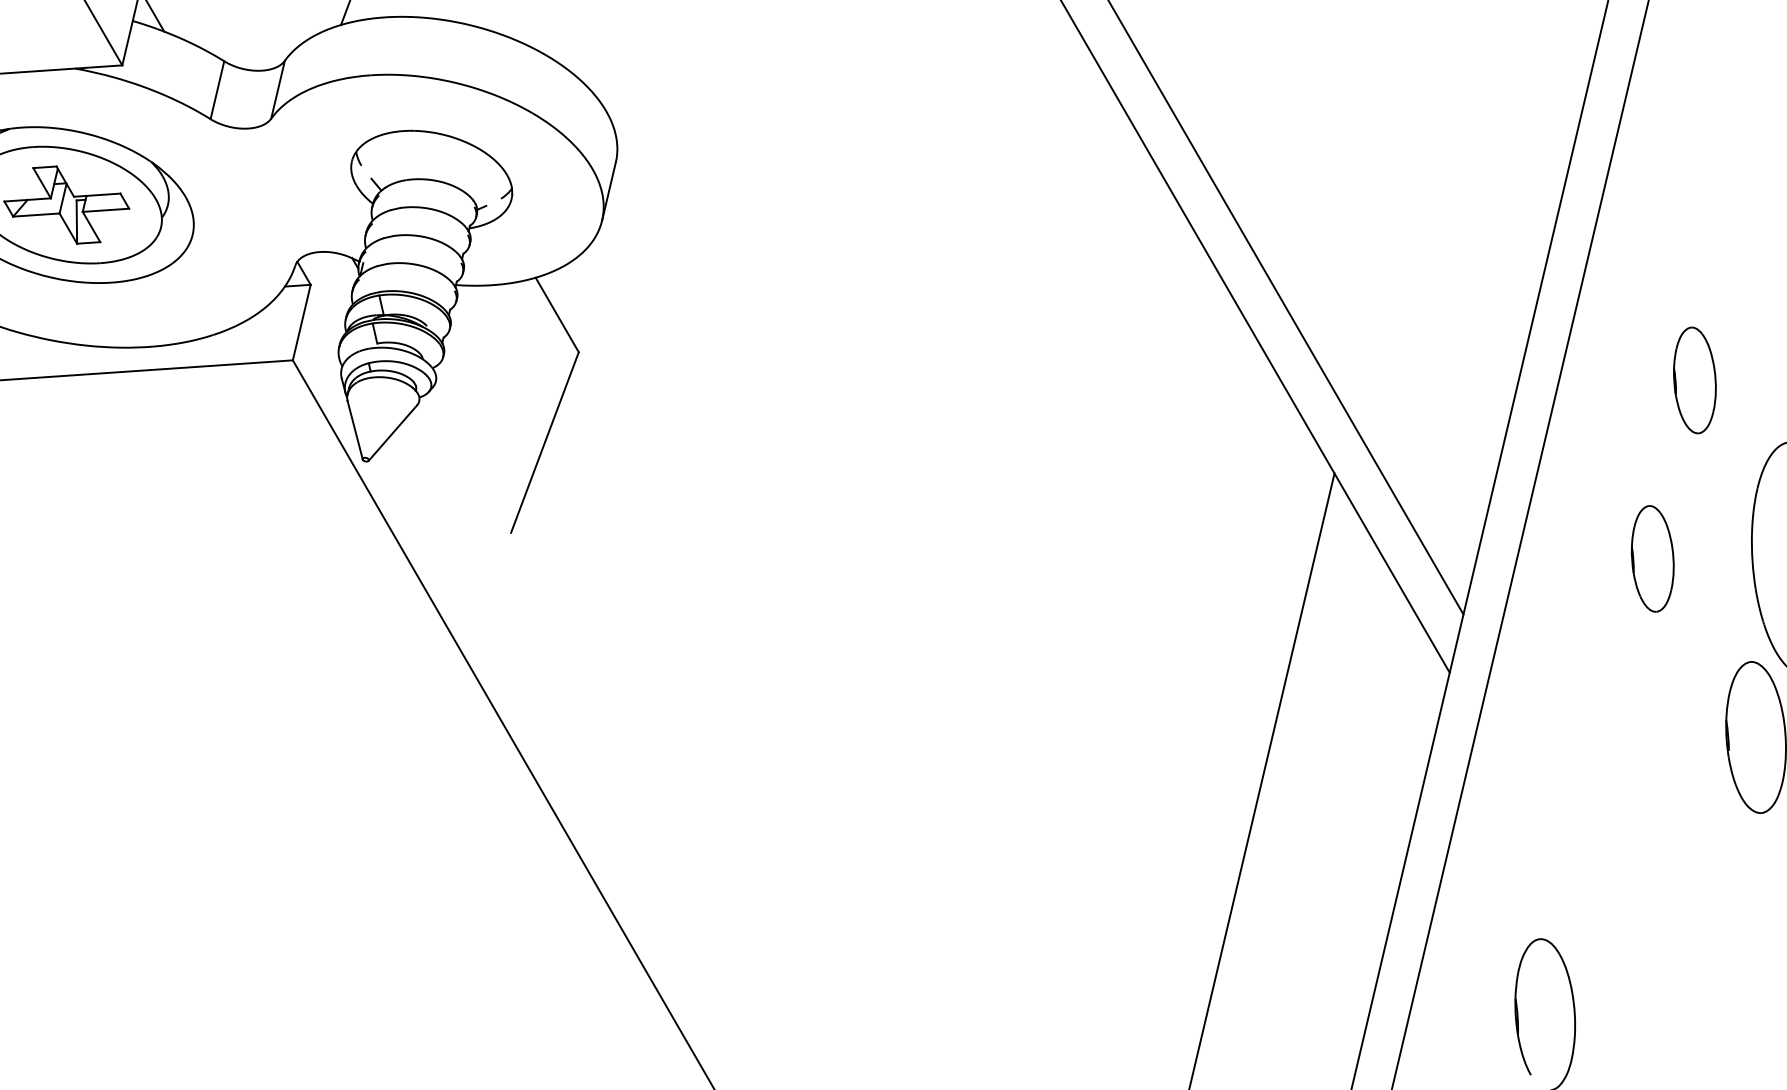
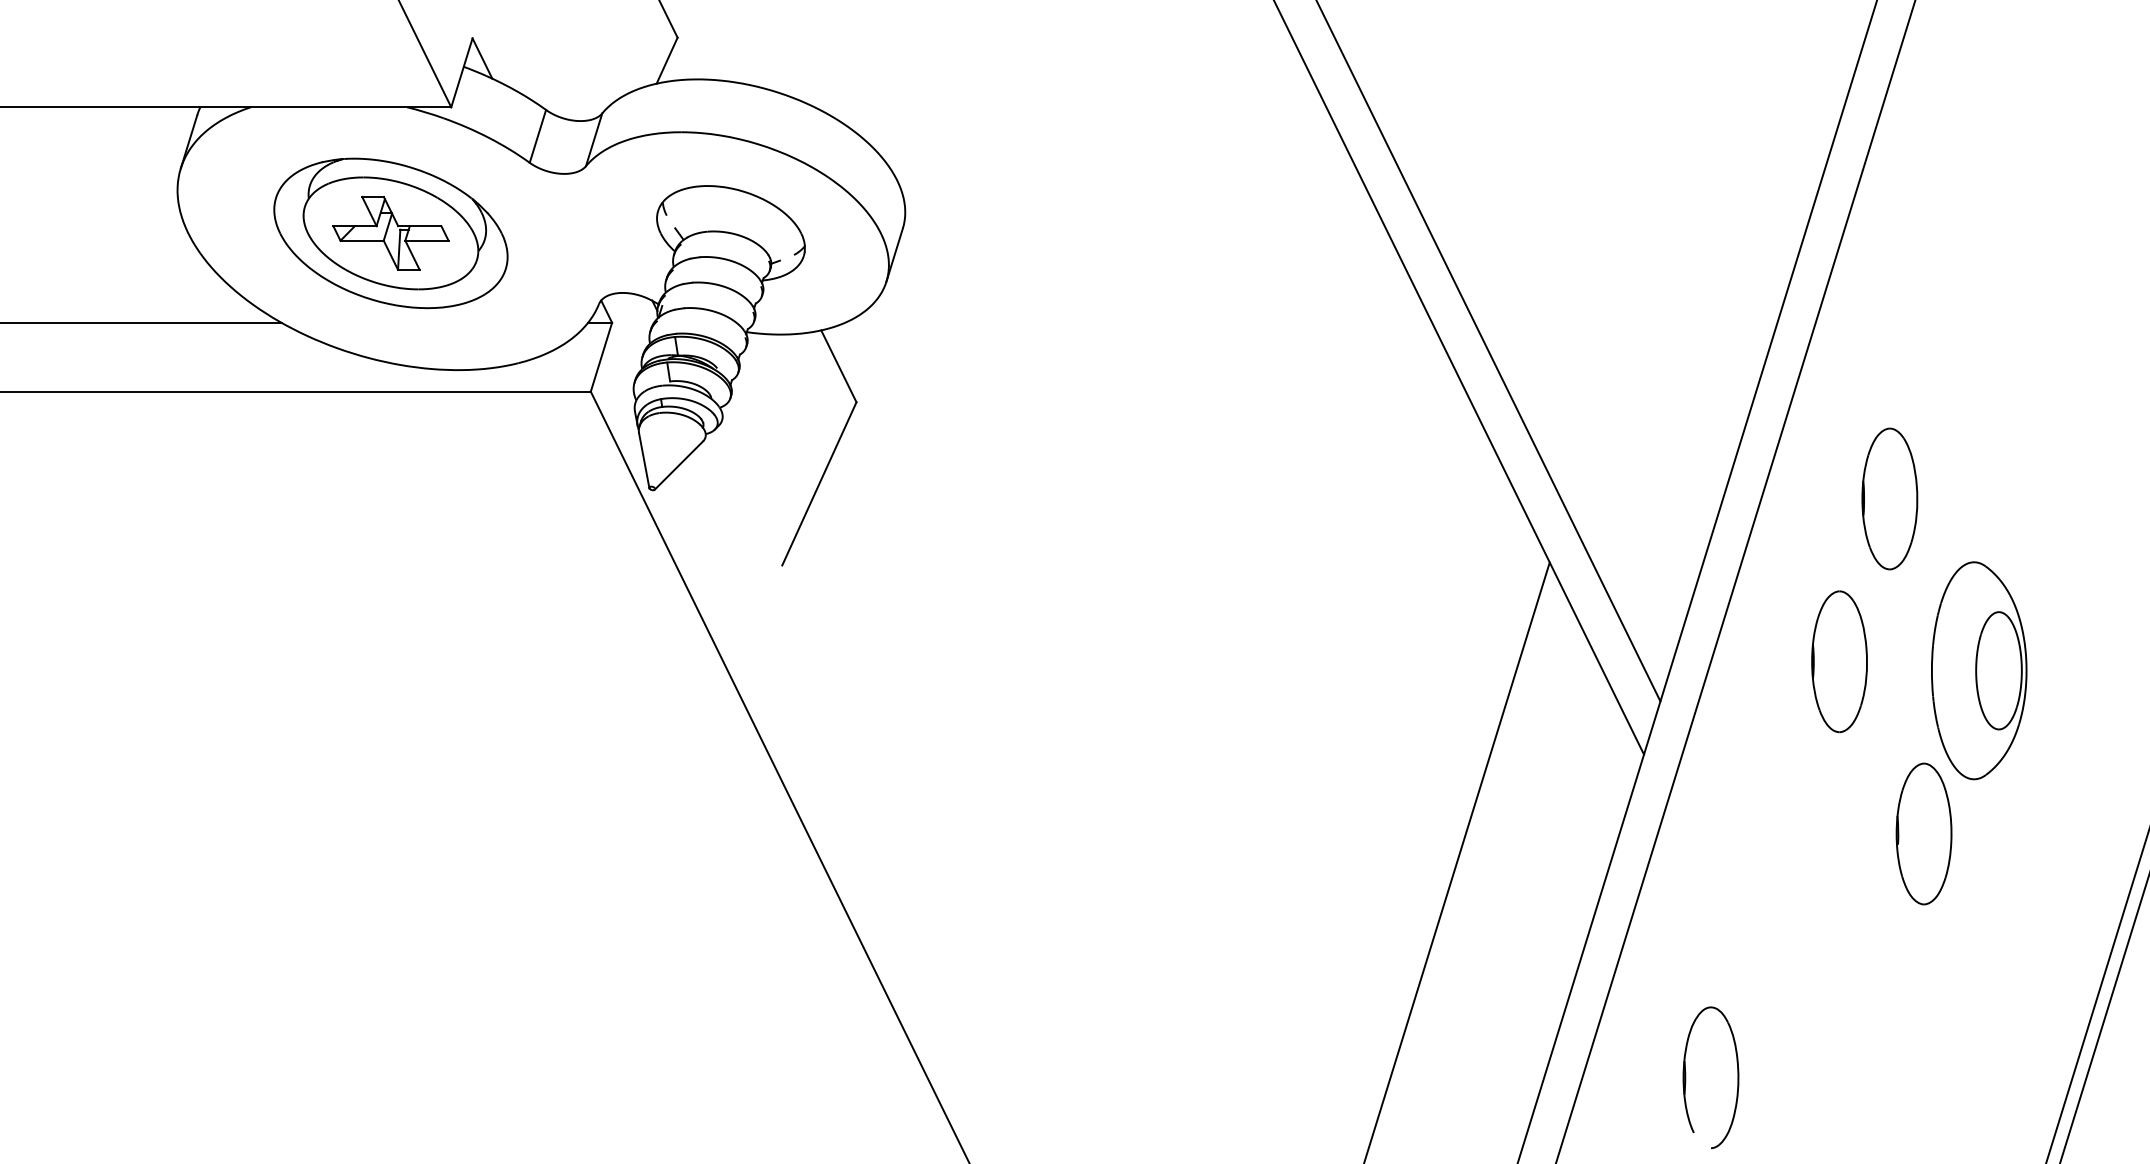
part: (1694, 379) -> (1889, 498), size x1.43
part: (1652, 558) -> (1839, 661), size x1.43

